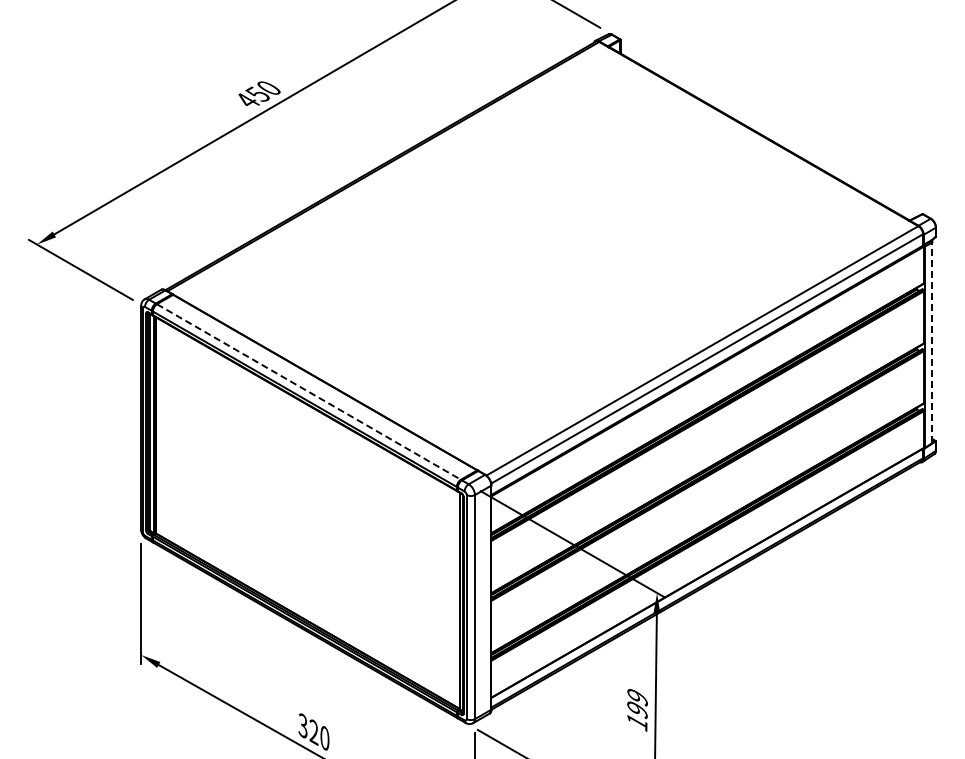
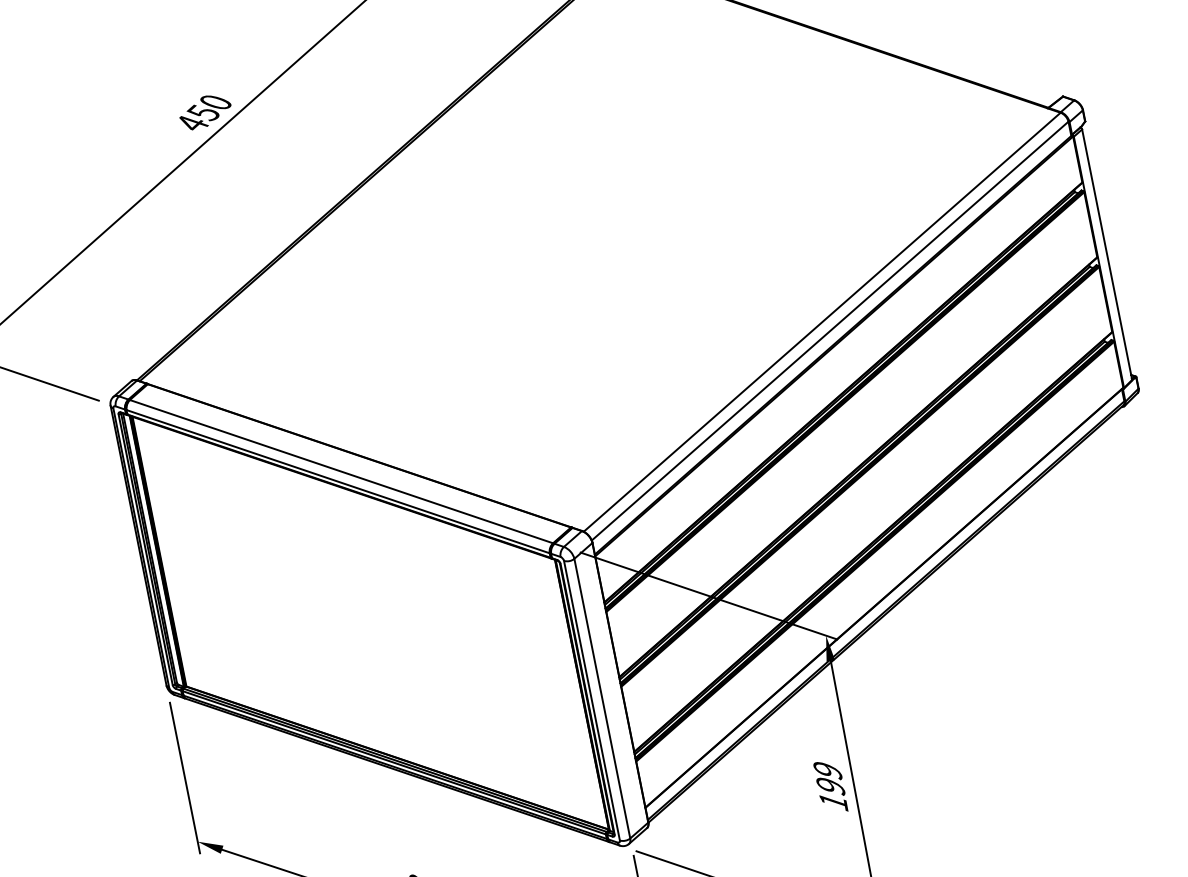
line: (932, 342) -> (1107, 254), dashed -> solid
line: (308, 392) -> (341, 472), dashed -> solid

